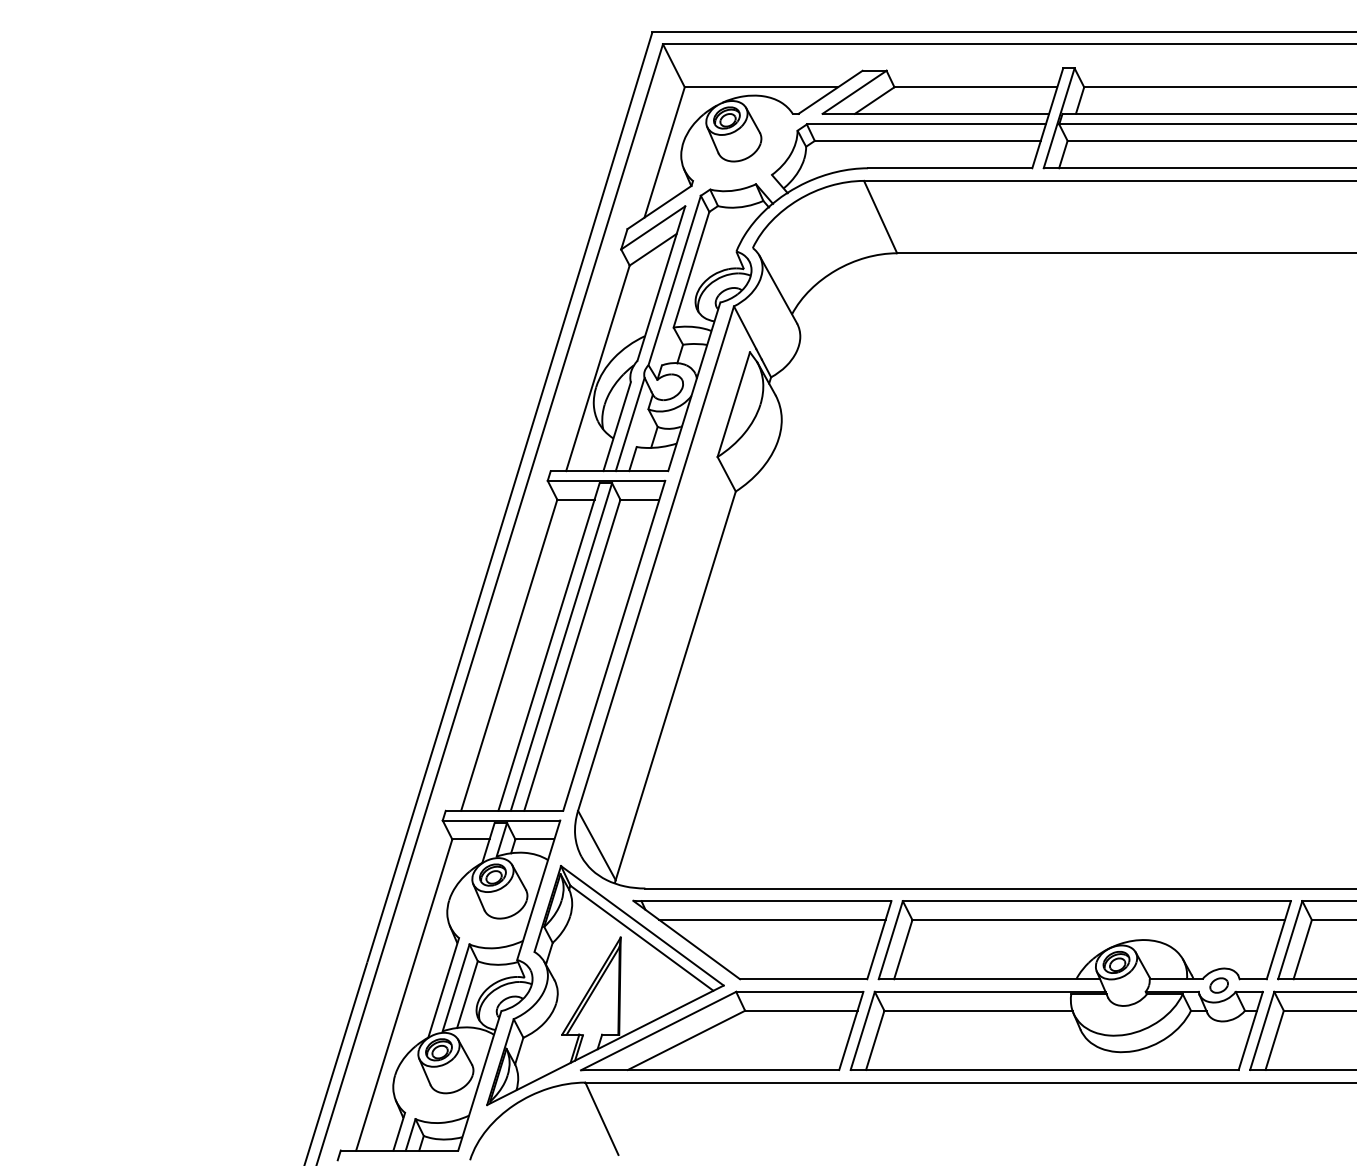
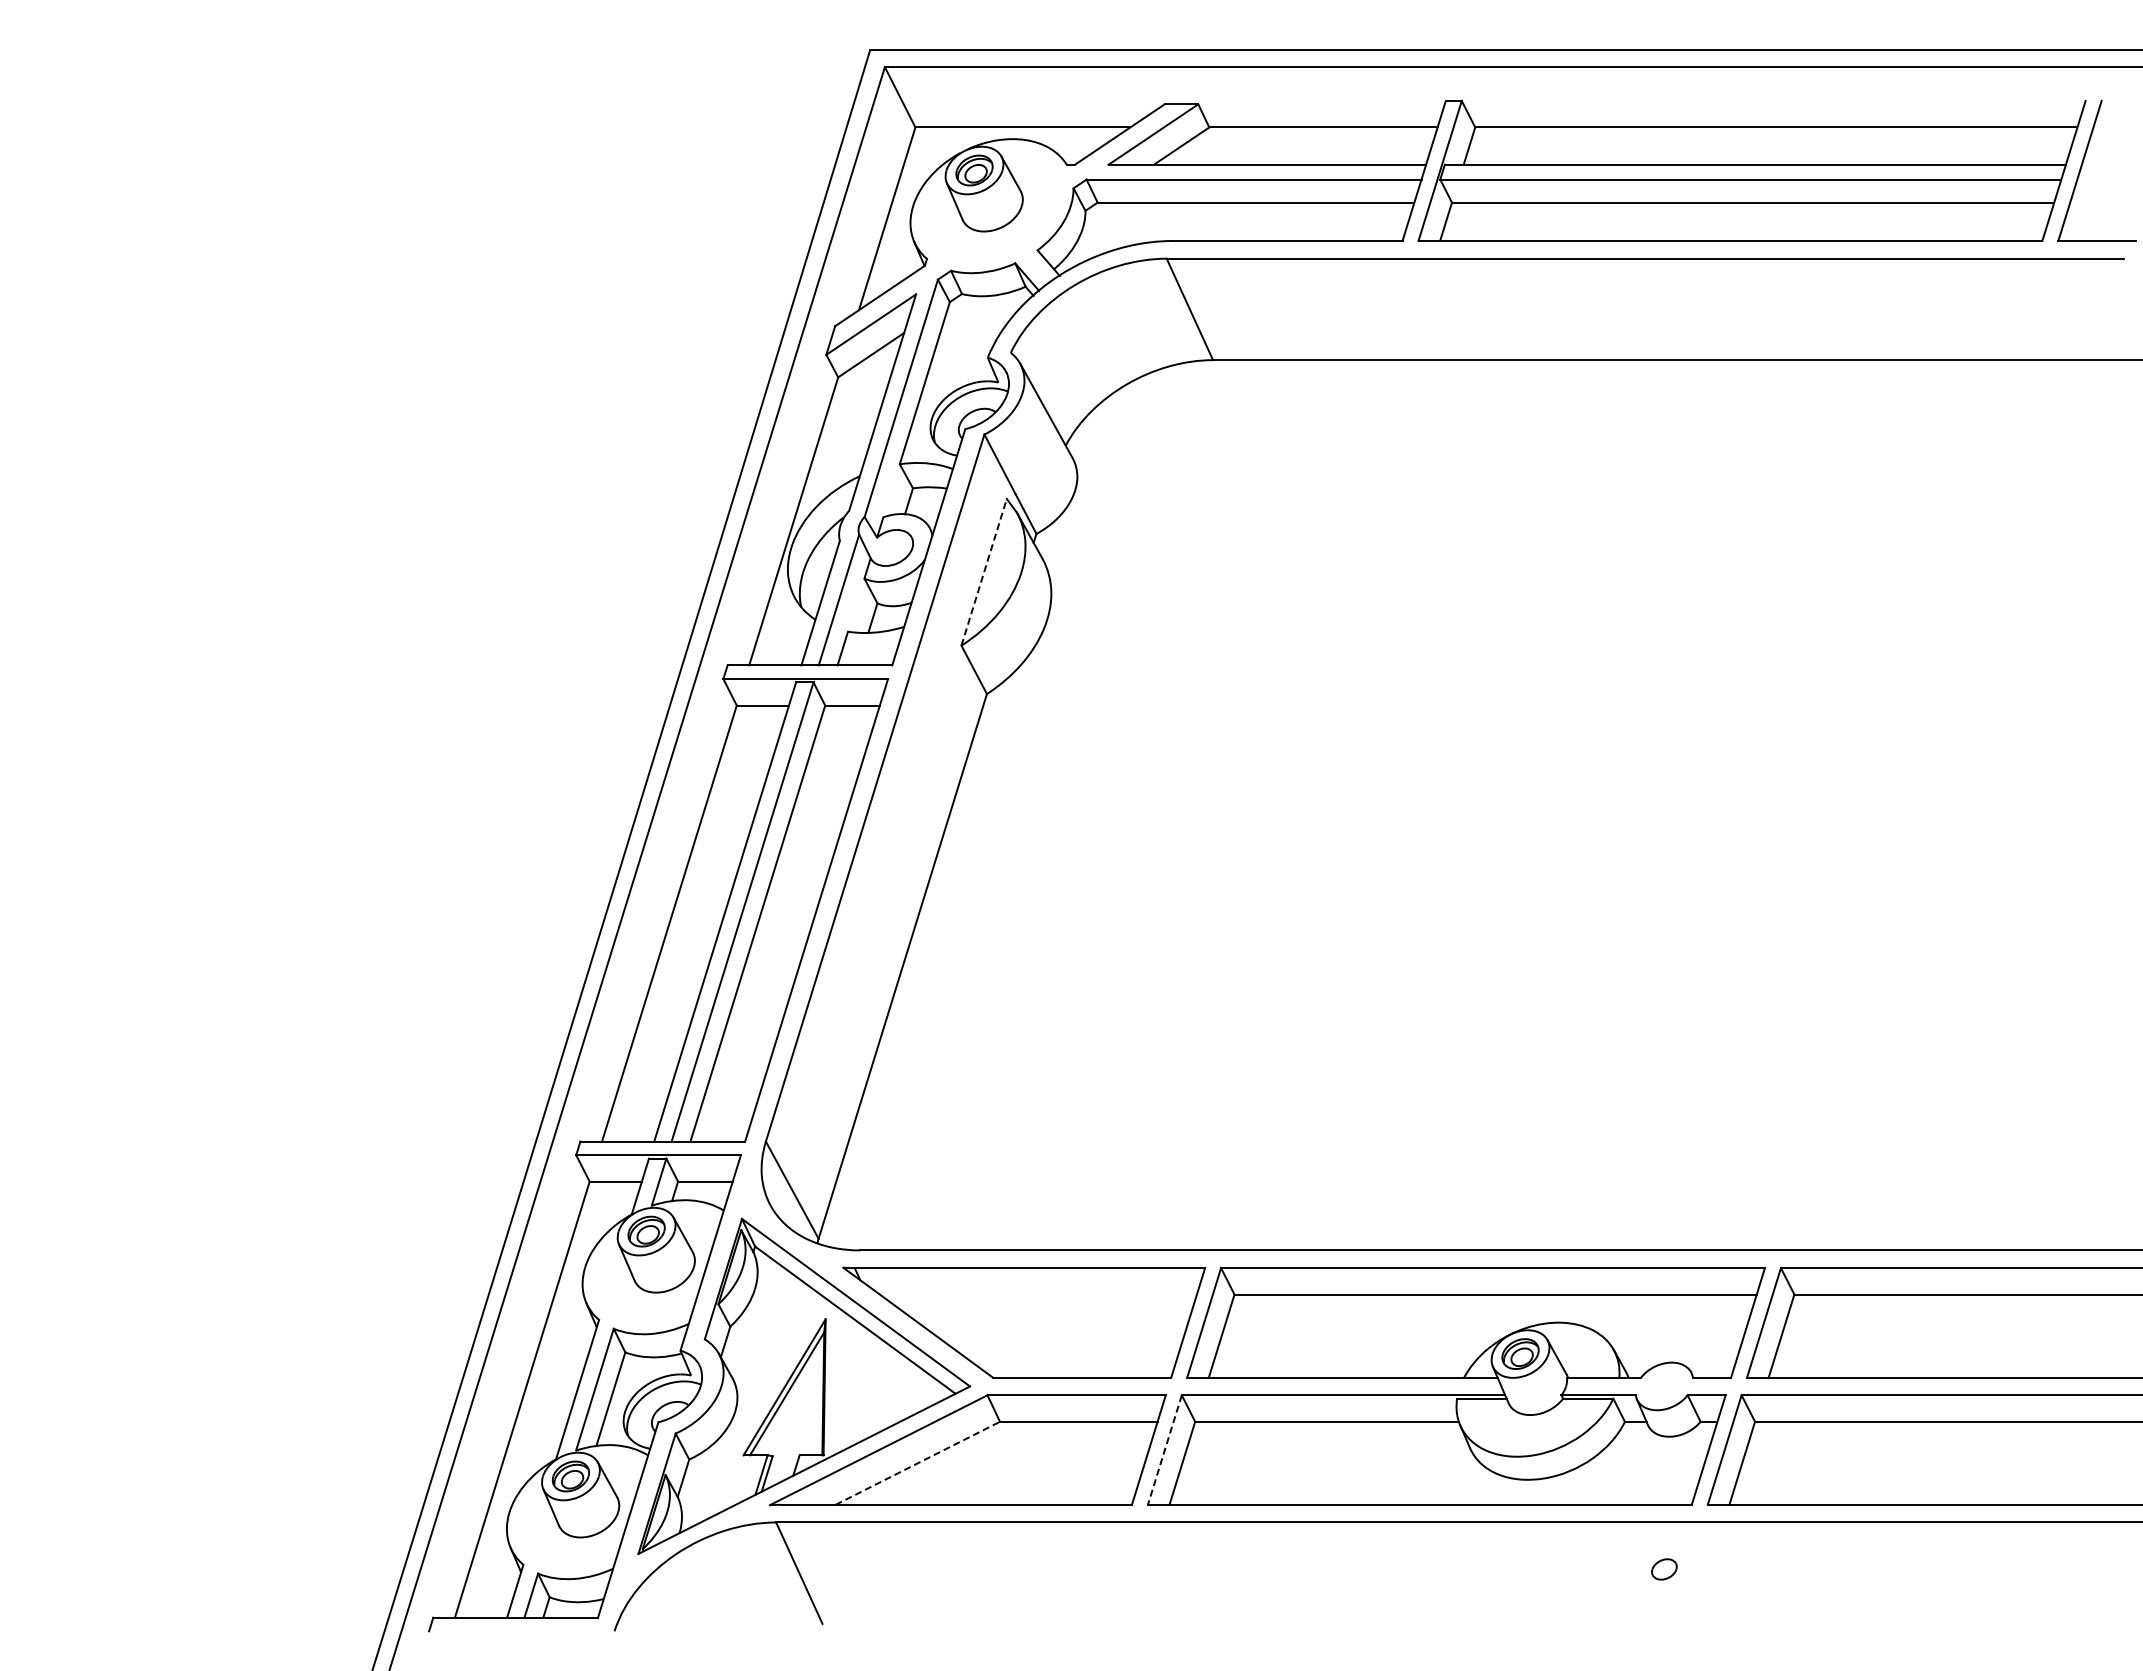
line: (734, 404) -> (984, 572), solid -> dashed
line: (771, 919) -> (1037, 1294), removed
part: (1219, 985) -> (1664, 1569), moved
line: (862, 1031) -> (1164, 1450), solid -> dashed
line: (686, 1040) -> (918, 1463), solid -> dashed

